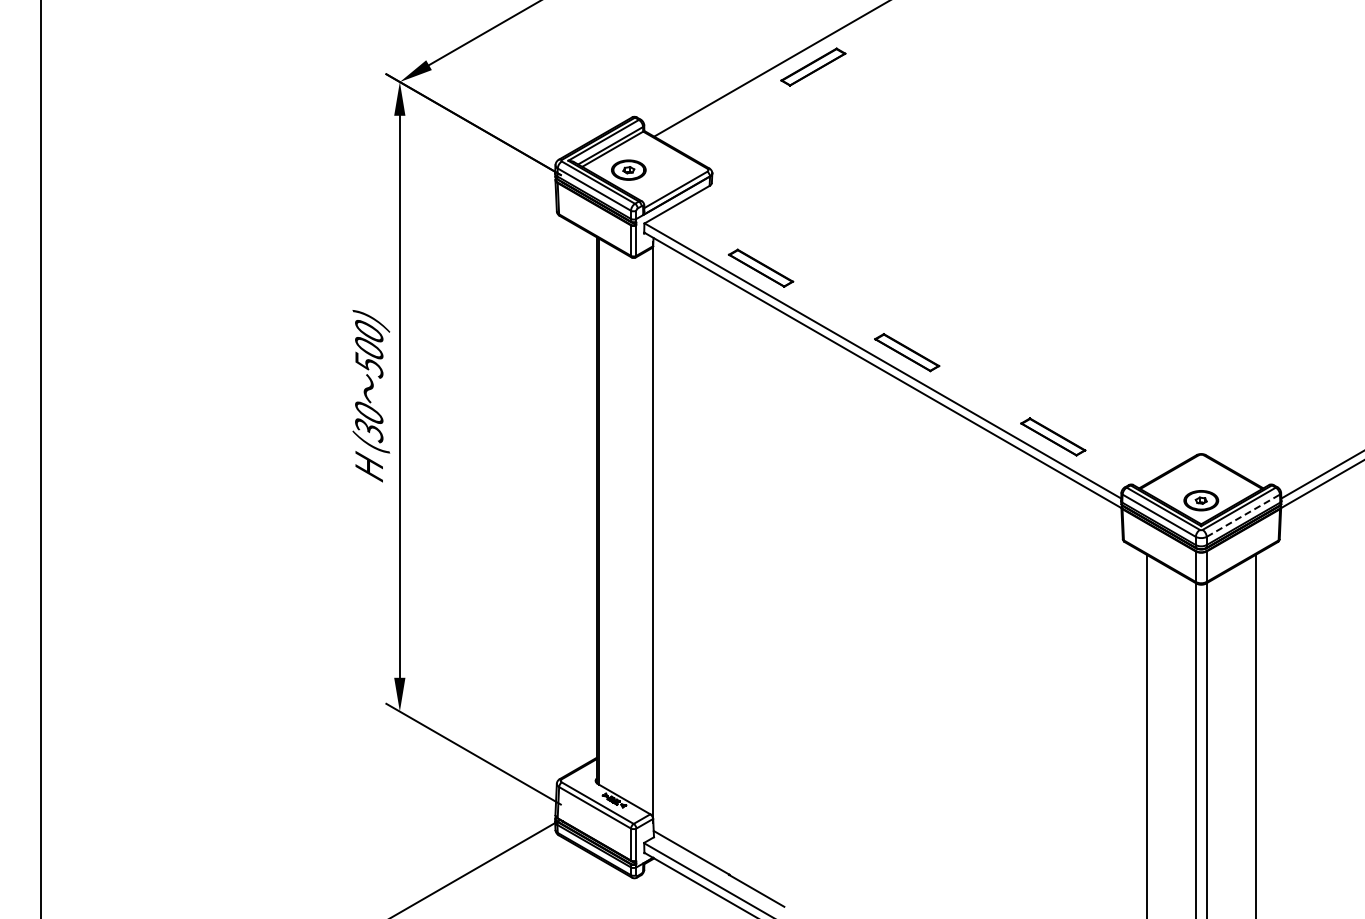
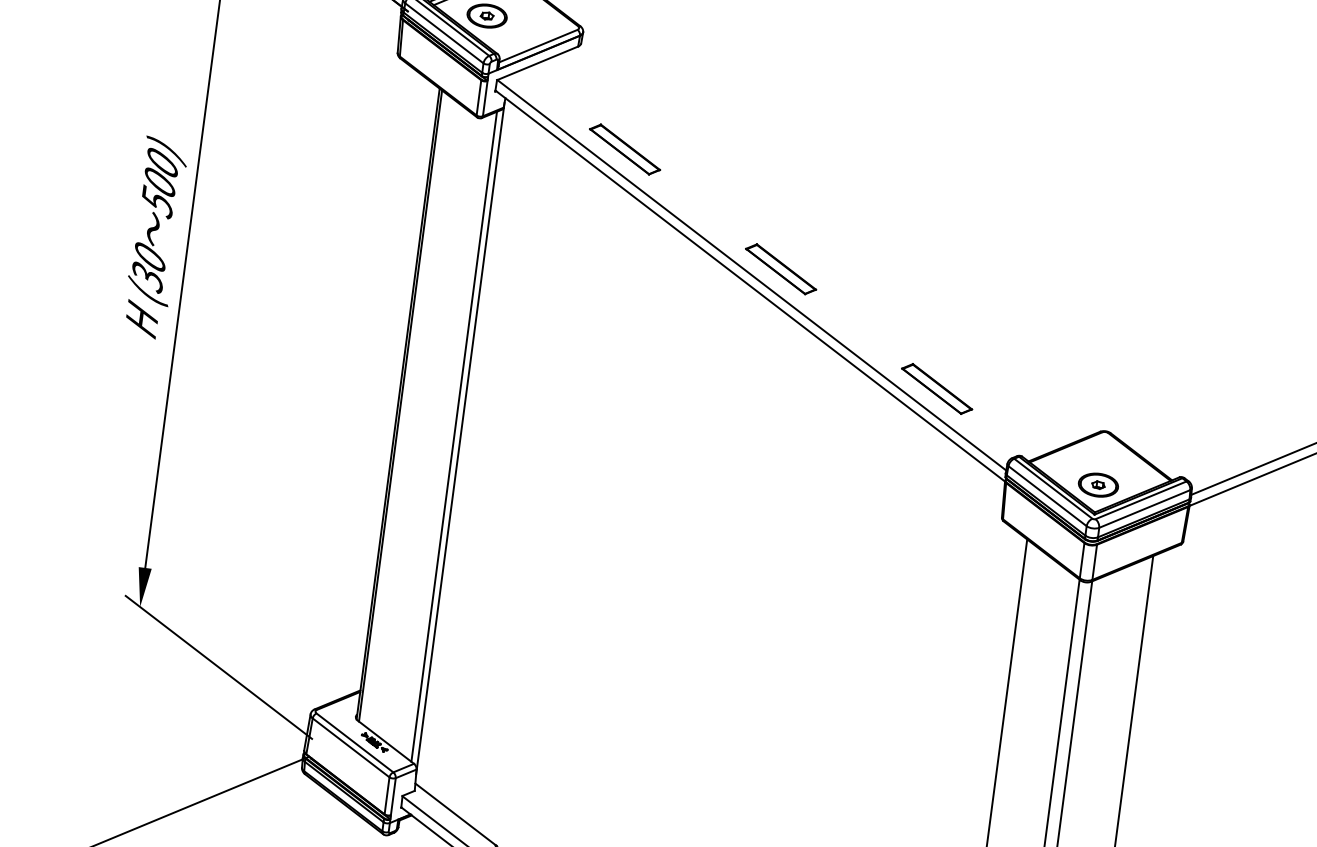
line: (1243, 515) -> (1145, 508), dashed -> solid
line: (647, 531) -> (453, 436), added

